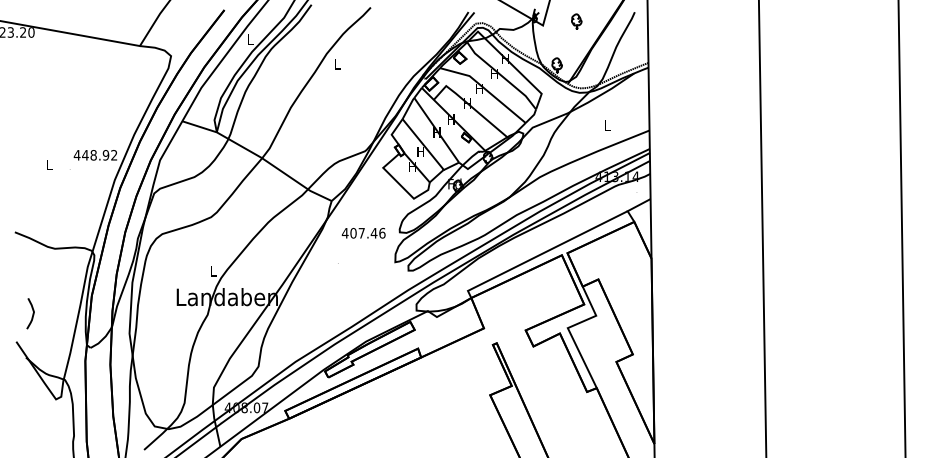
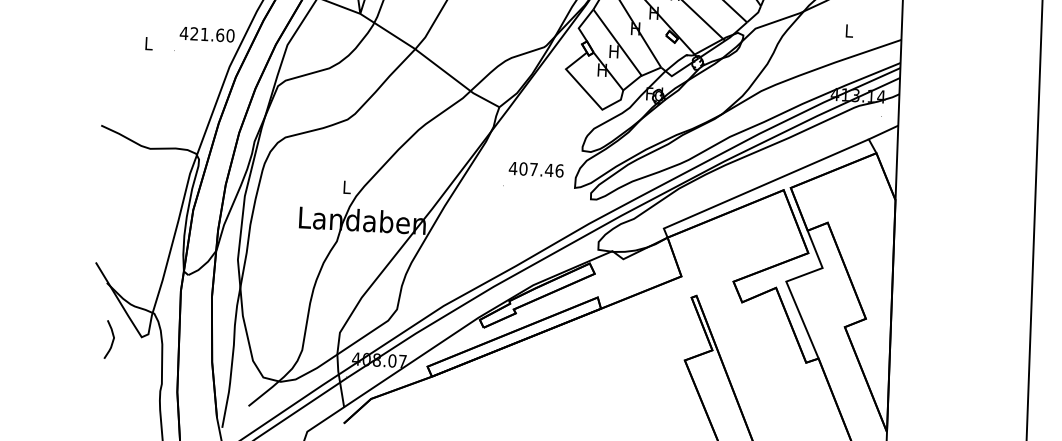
text: (99, 155) -> (212, 35), 448.92 -> 421.60
text: (363, 233) -> (535, 169), moved
curve: (32, 313) -> (112, 339), moved

